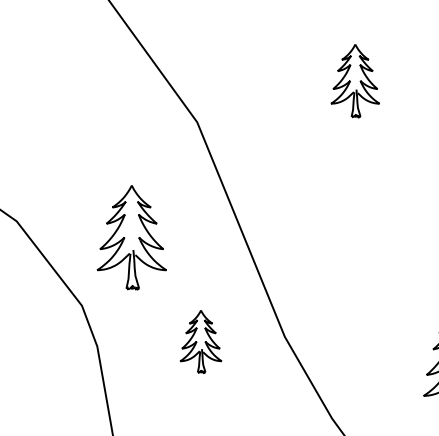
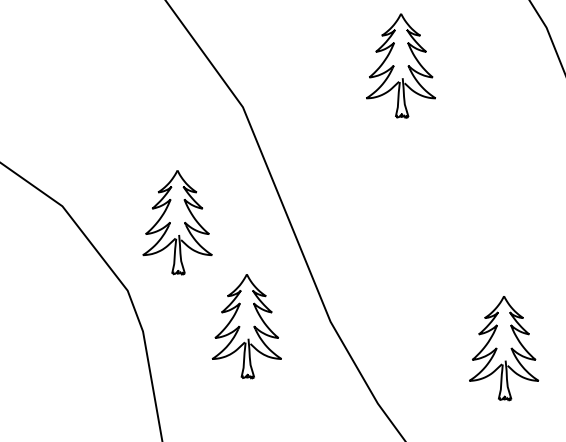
part: (354, 80) -> (400, 65), size x1.43
part: (200, 341) -> (246, 326), size x1.67

